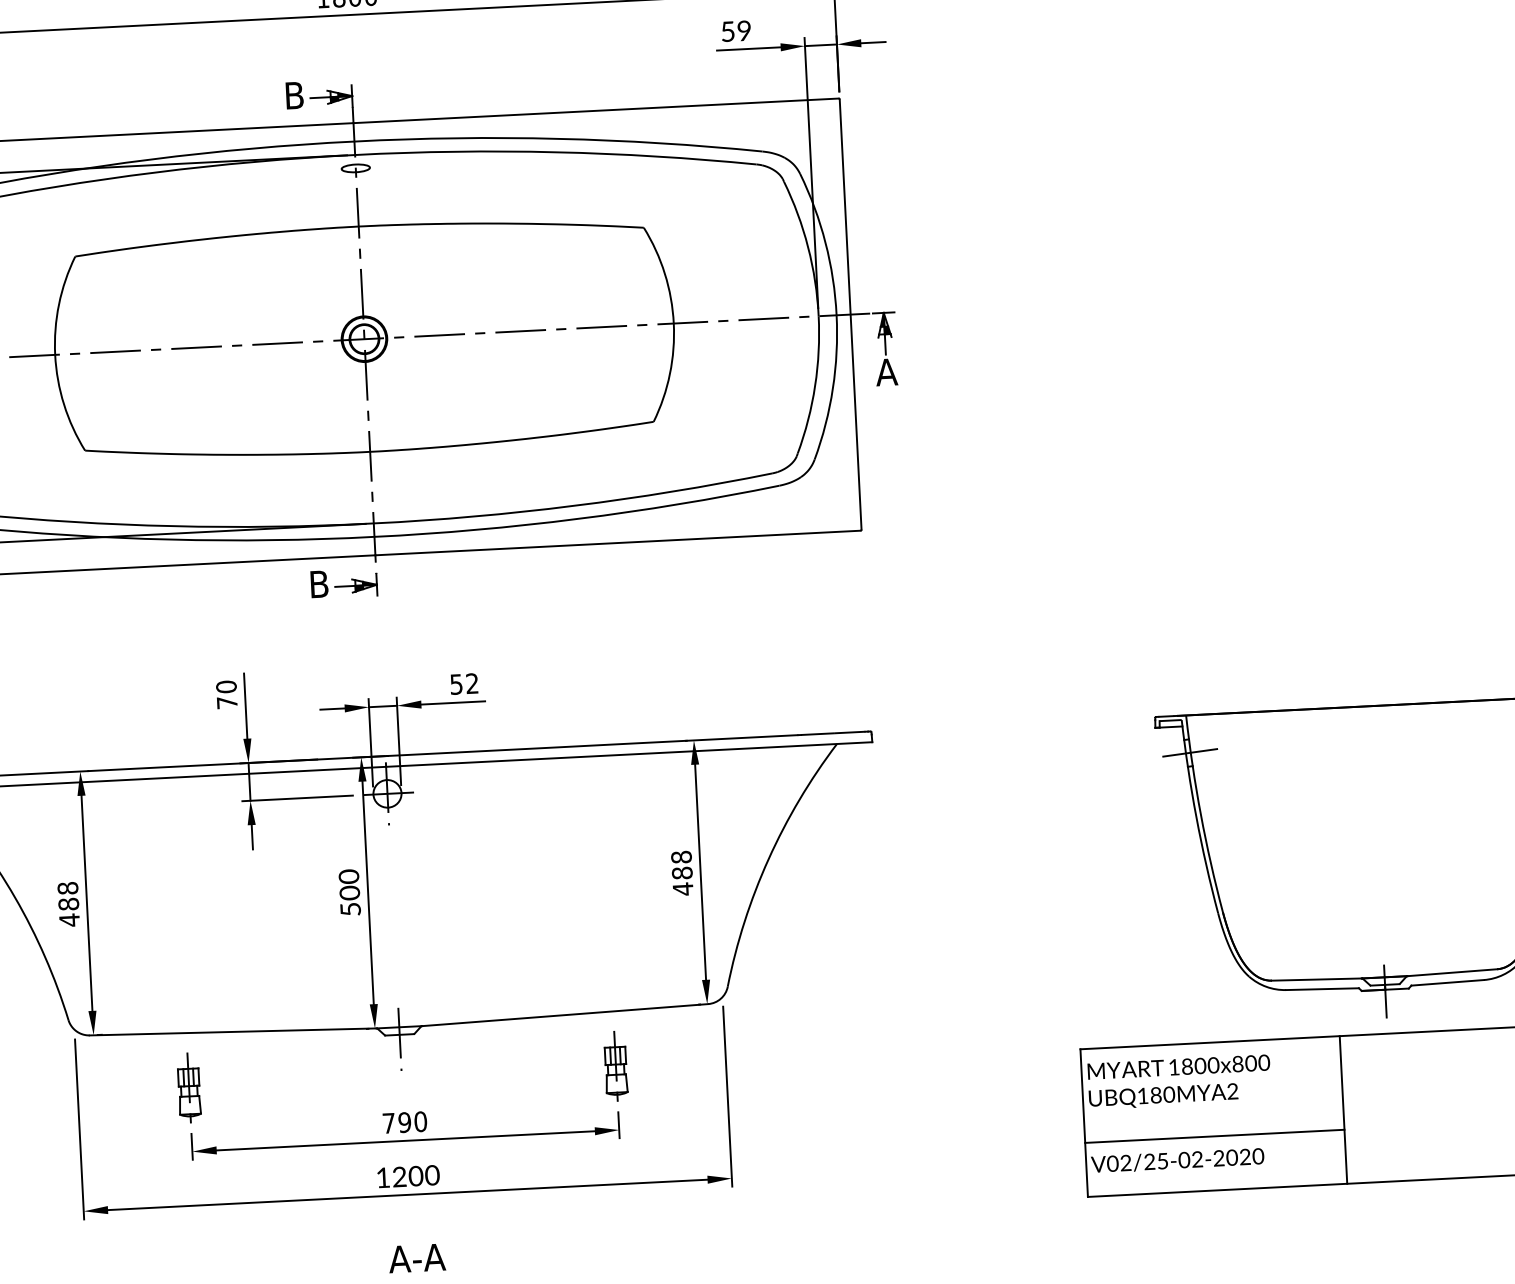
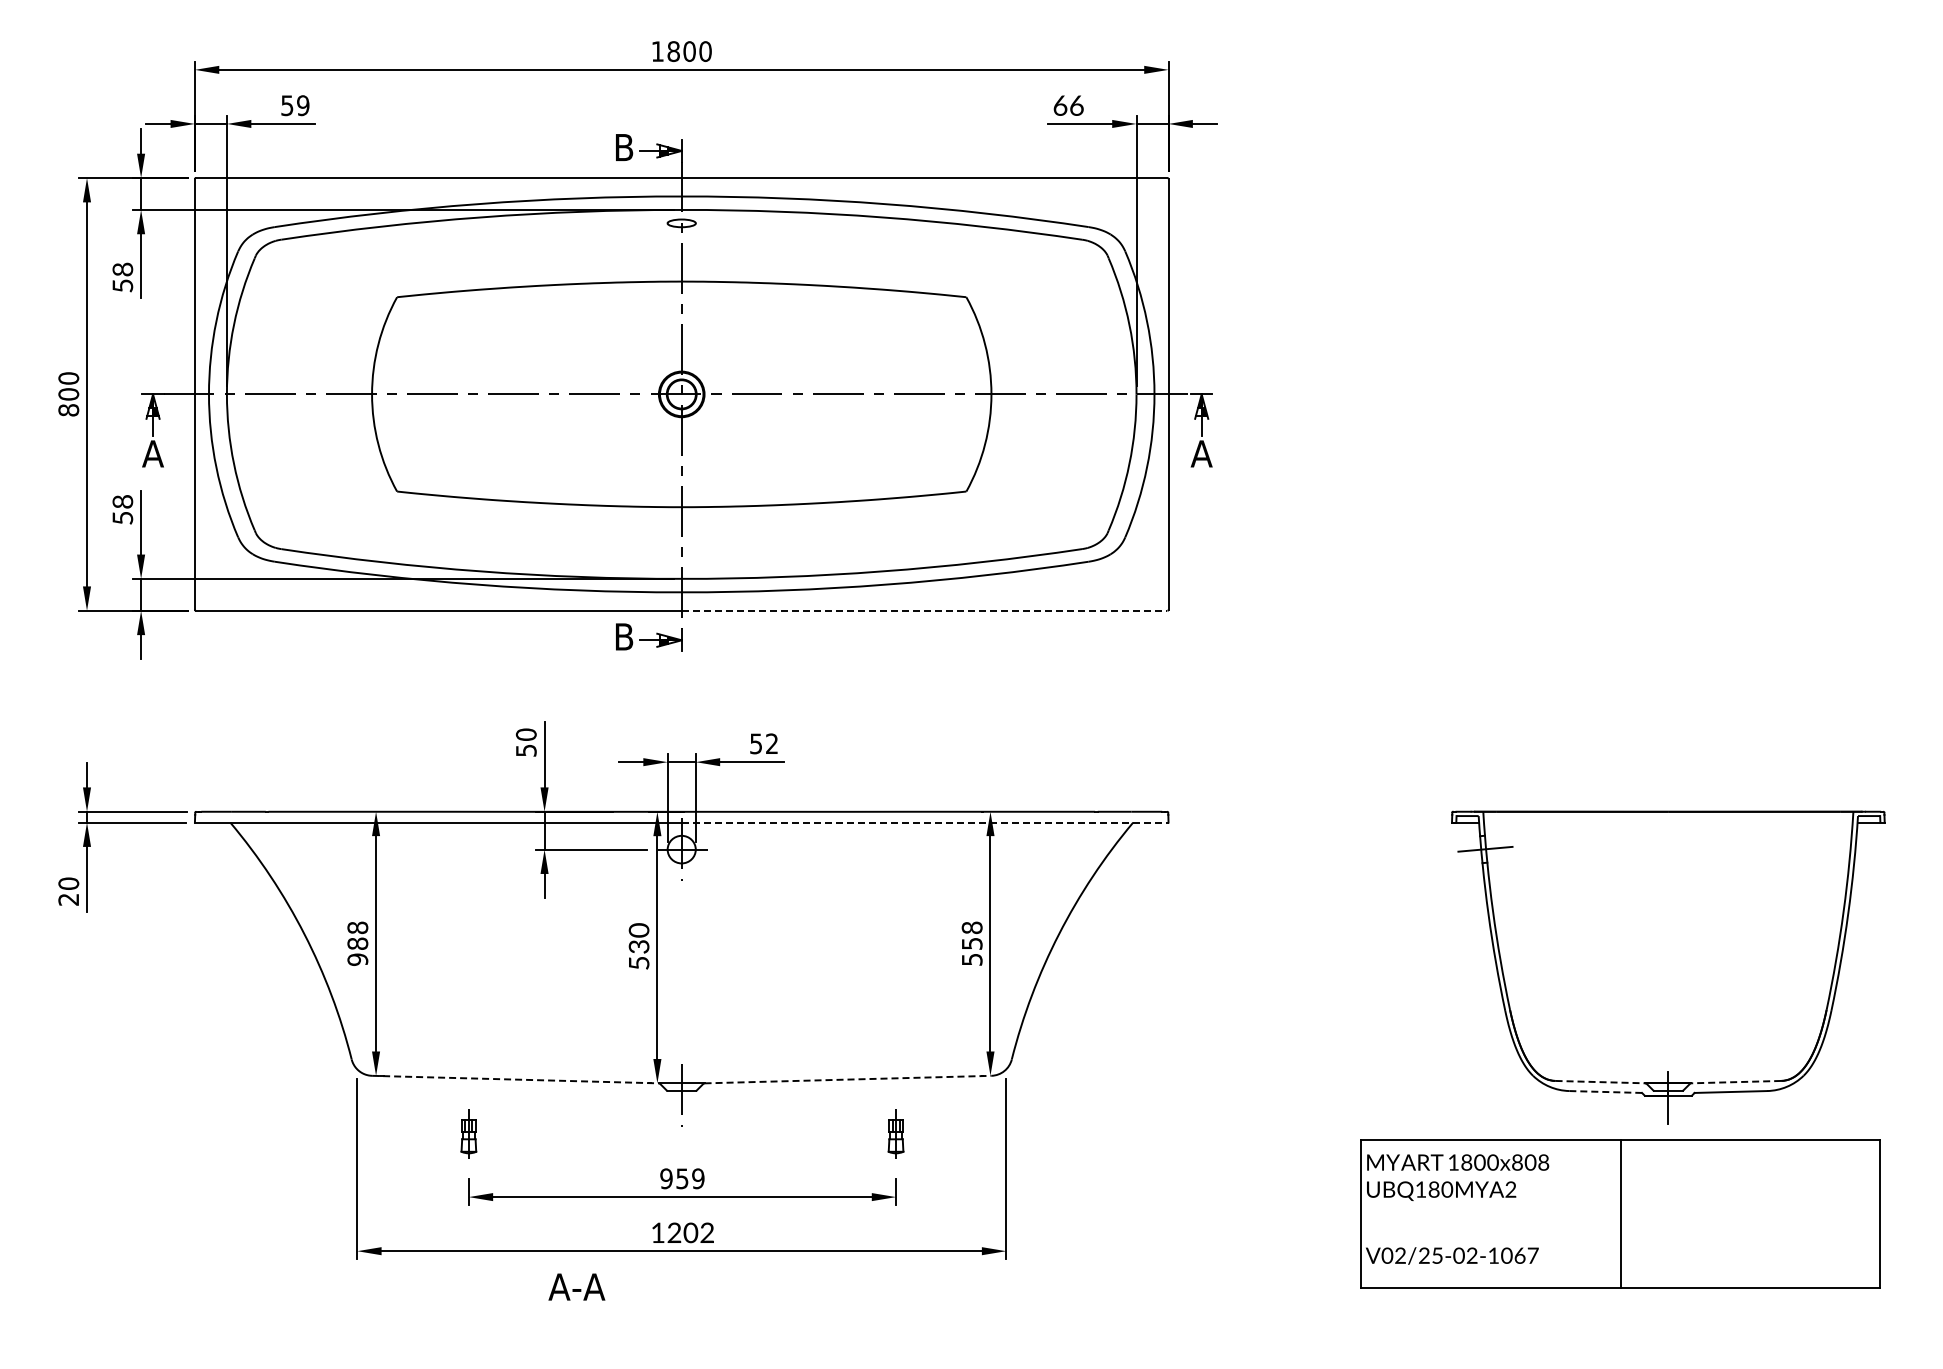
text: (736, 31) -> (1068, 105), 59 -> 66
line: (617, 542) -> (924, 610), solid -> dashed
text: (227, 702) -> (526, 750), 70 -> 50
line: (629, 754) -> (925, 822), solid -> dashed
text: (682, 880) -> (971, 951), 488 -> 558
text: (350, 892) -> (639, 946), 500 -> 530
text: (69, 919) -> (357, 959), 488 -> 988
line: (1451, 973) -> (1735, 1082), solid -> dashed
line: (1317, 979) -> (1601, 1082), solid -> dashed
line: (1323, 989) -> (1606, 1092), solid -> dashed
line: (565, 1014) -> (848, 1079), solid -> dashed
line: (234, 1031) -> (516, 1079), solid -> dashed
text: (1263, 1062) -> (1543, 1162), 1800x800 -> 1800x808
part: (615, 1066) -> (895, 1133), size x0.7
part: (188, 1088) -> (468, 1133), size x0.7
text: (404, 1122) -> (682, 1178), 790 -> 959
line: (1214, 1136) -> (1490, 1233), removed
text: (1238, 1157) -> (1513, 1255), 25-02-2020 -> 25-02-1067
text: (432, 1175) -> (707, 1233), 1200 -> 1202
text: (416, 1257) -> (576, 1286), moved

